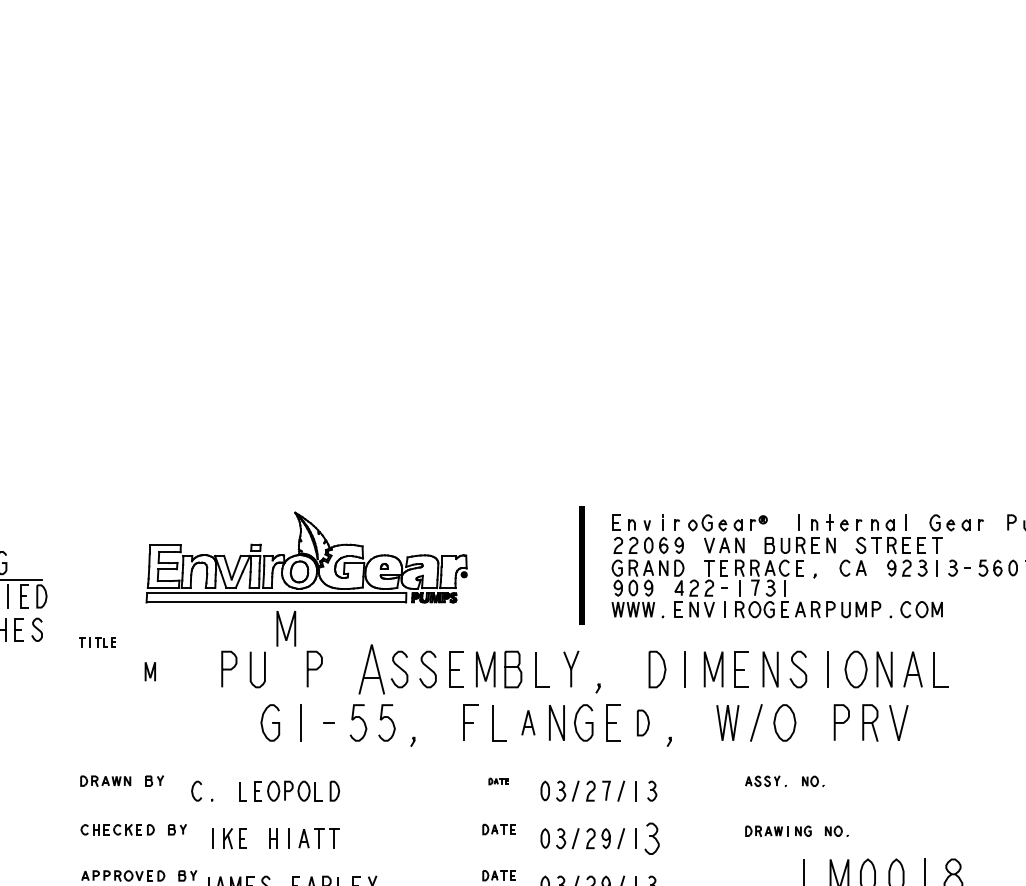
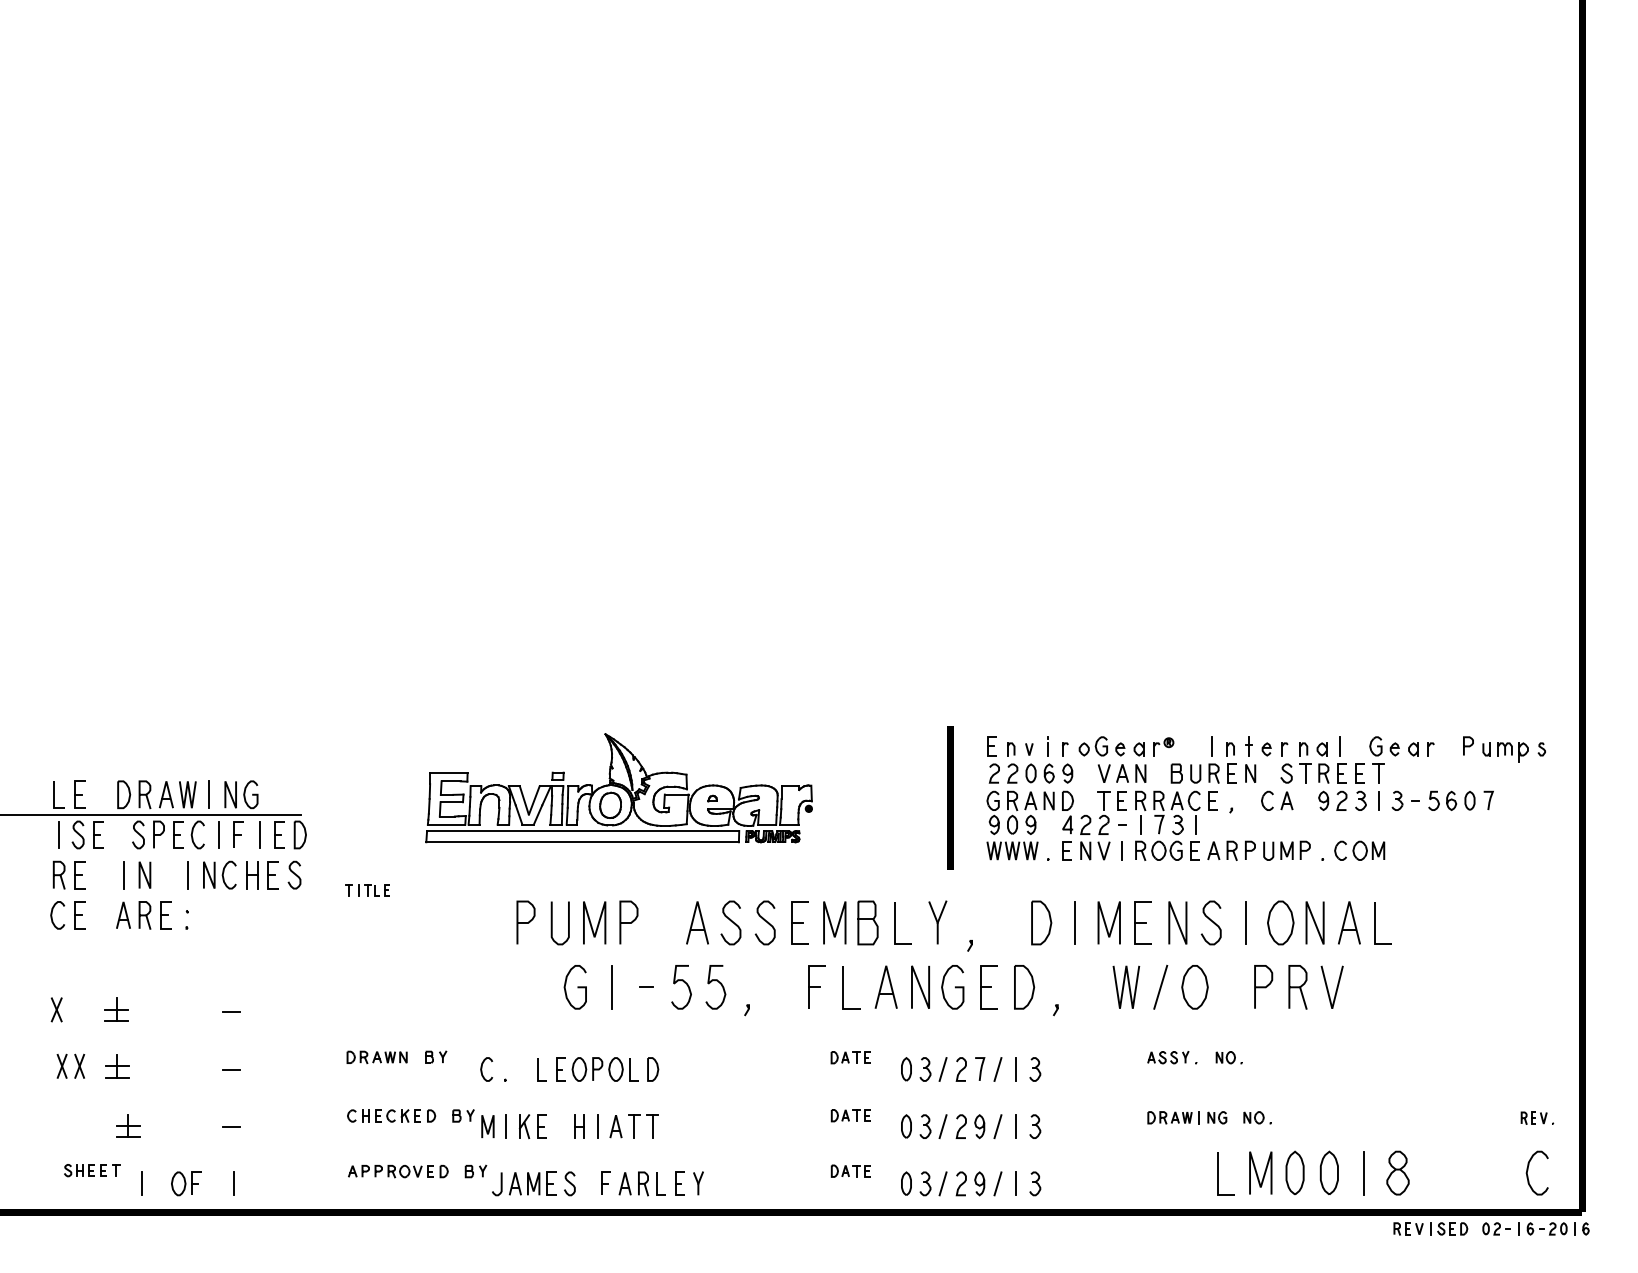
line: (283, 628) -> (591, 922), moved
part: (371, 669) -> (697, 922), size x0.71
line: (149, 671) -> (486, 1126), moved
part: (527, 722) -> (885, 986), size x1.43
part: (643, 723) -> (1024, 987), size x1.43
part: (498, 781) -> (850, 1057), size x1.67
part: (652, 838) -> (1035, 1126), size x0.62

